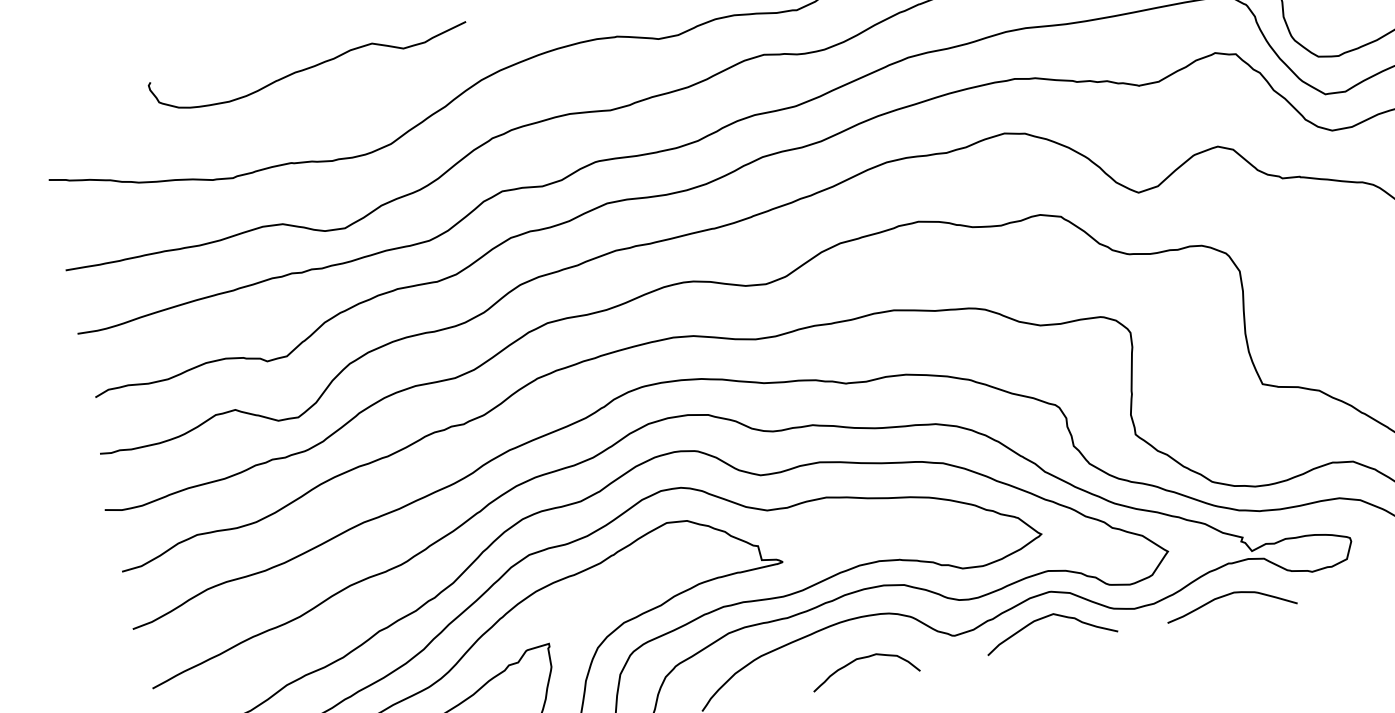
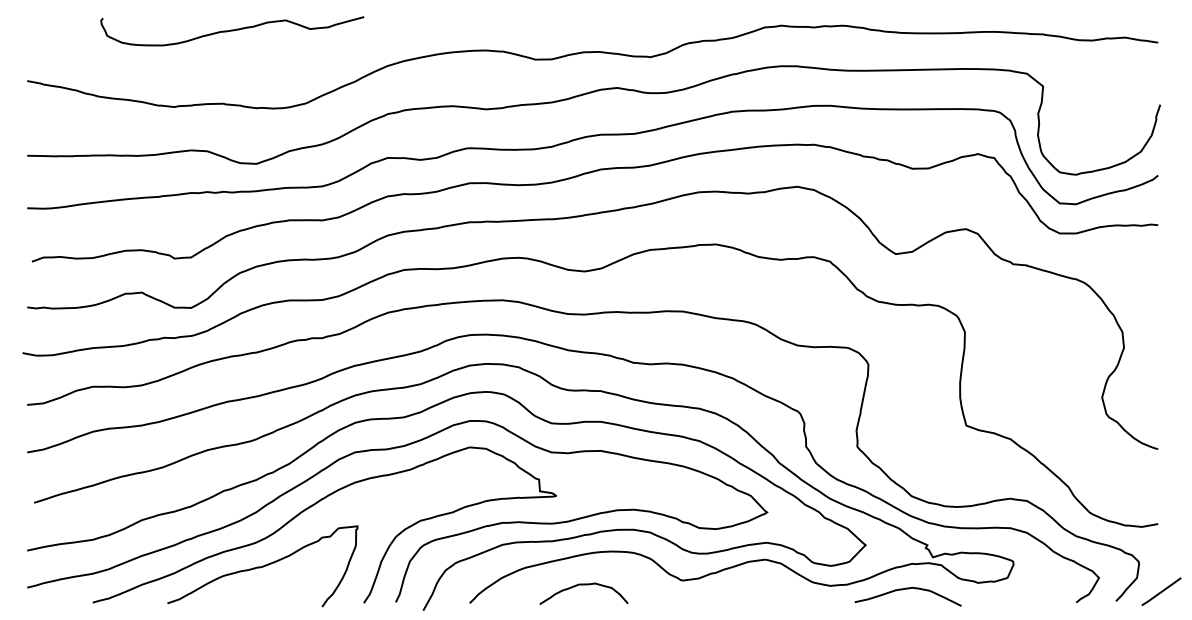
curve: (310, 69) -> (232, 31), moved
curve: (1045, 618) -> (757, 580), removed
curve: (862, 659) -> (583, 585), moved

